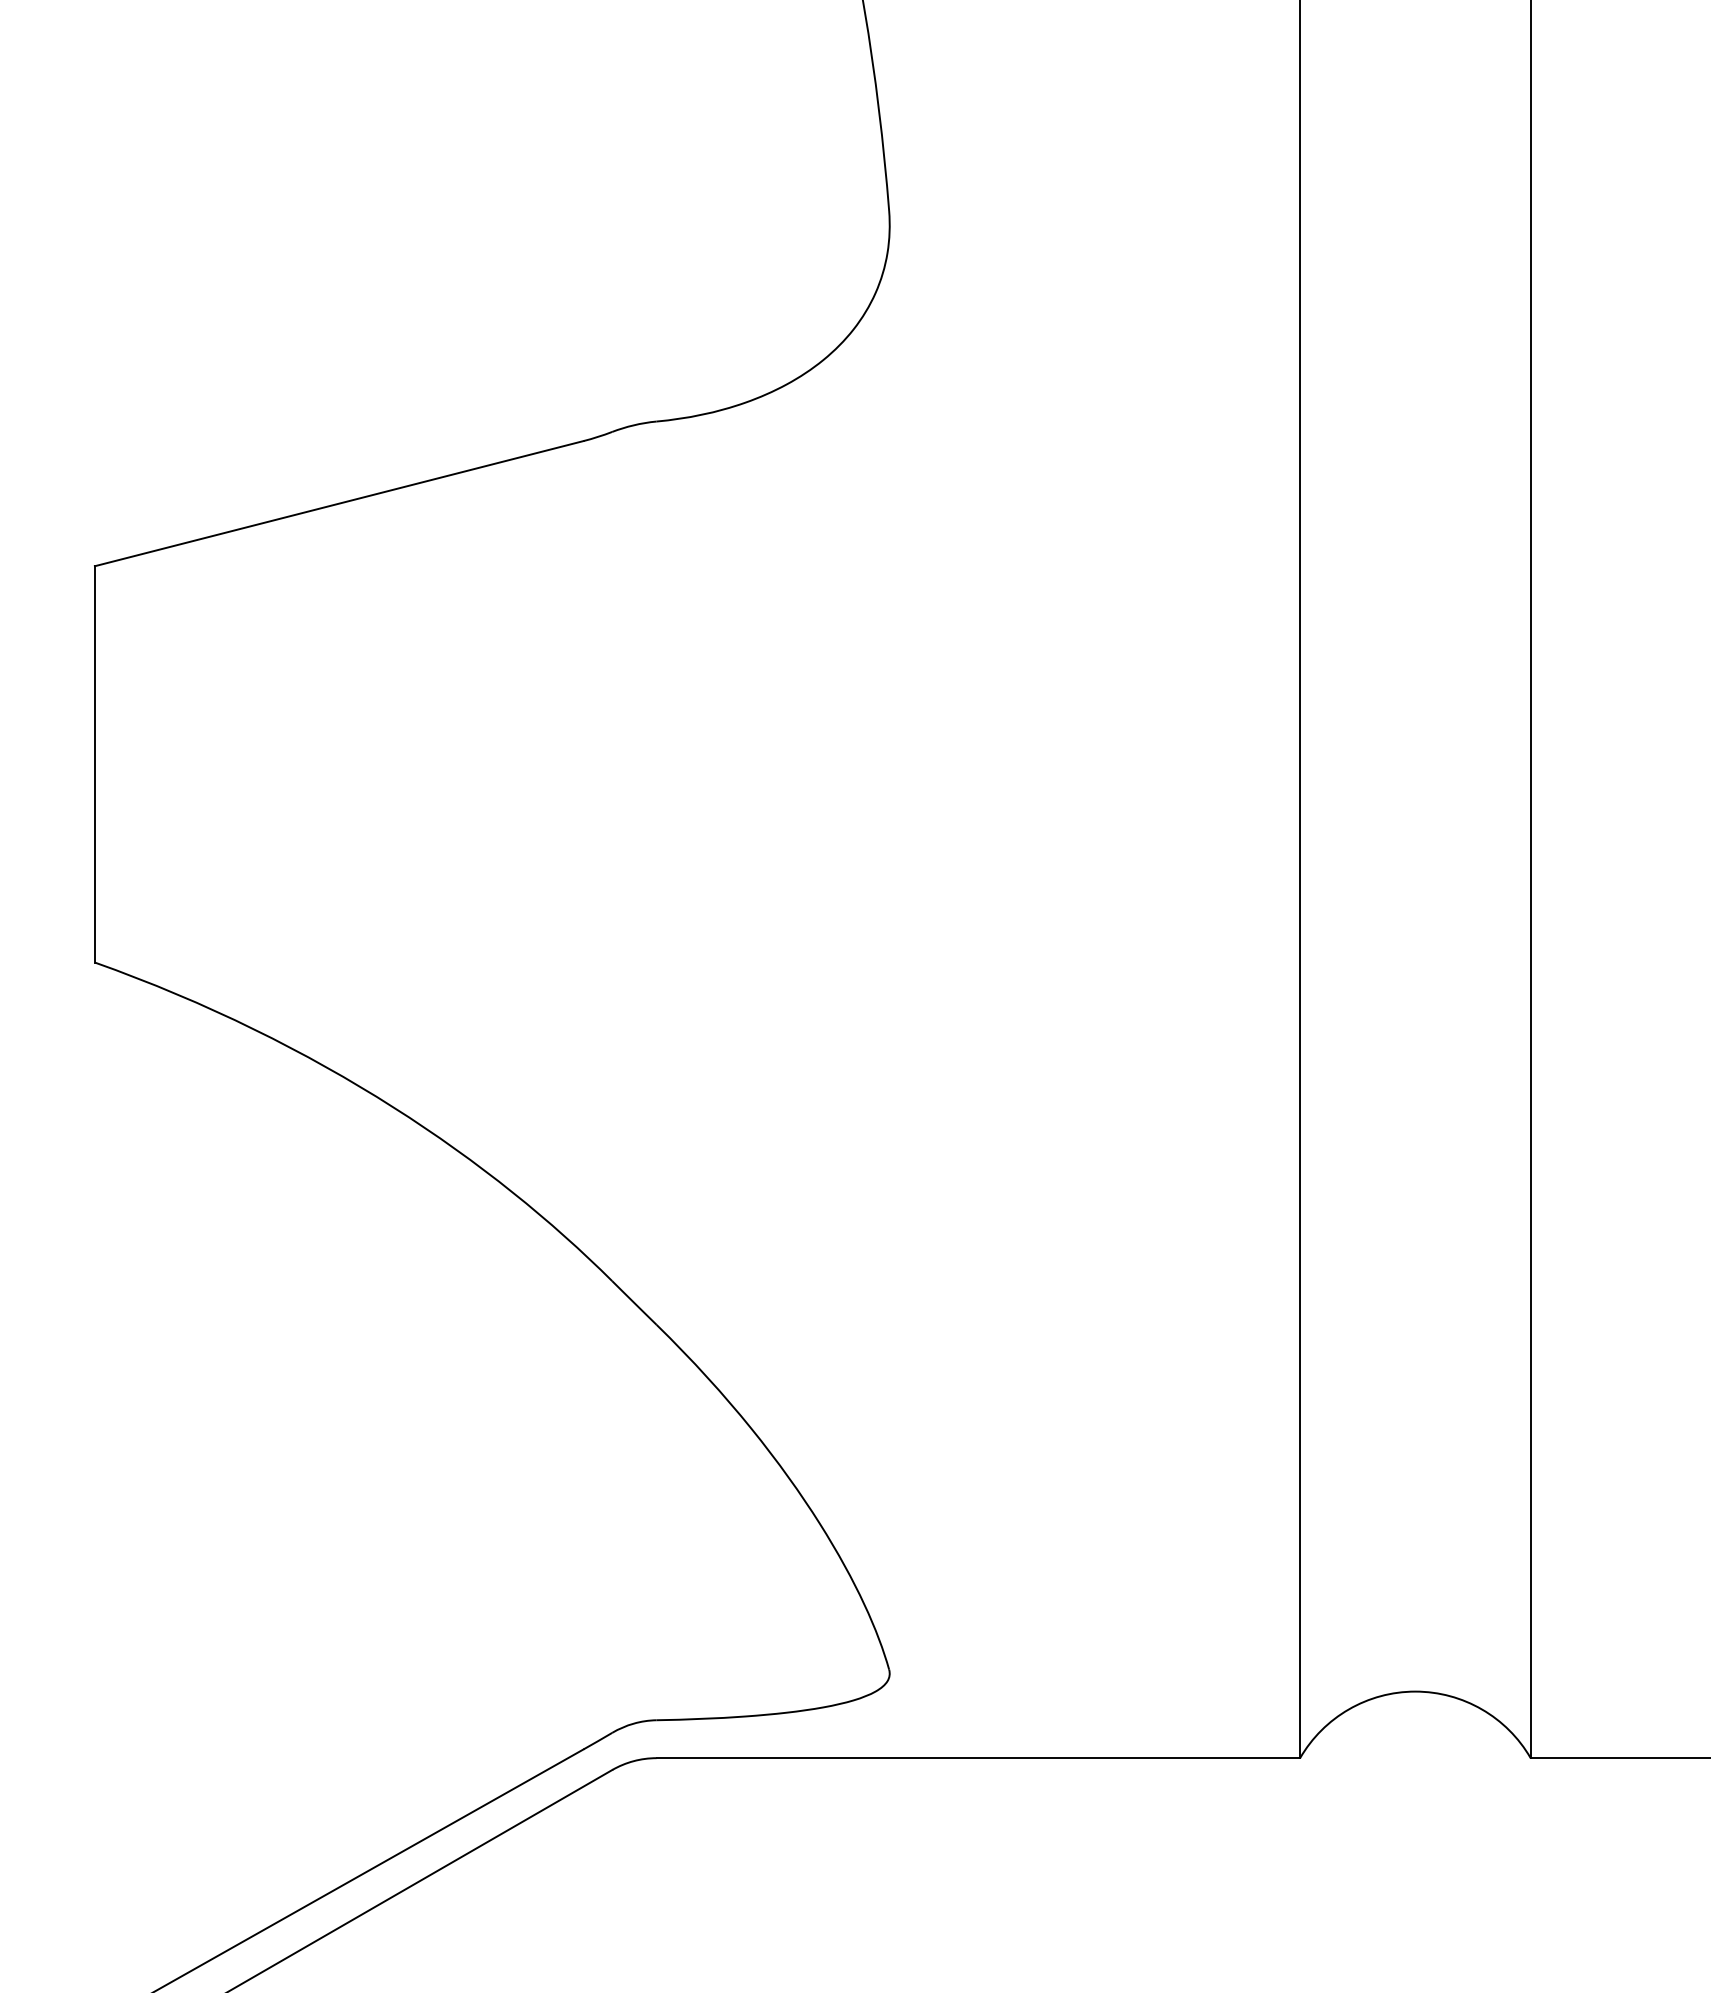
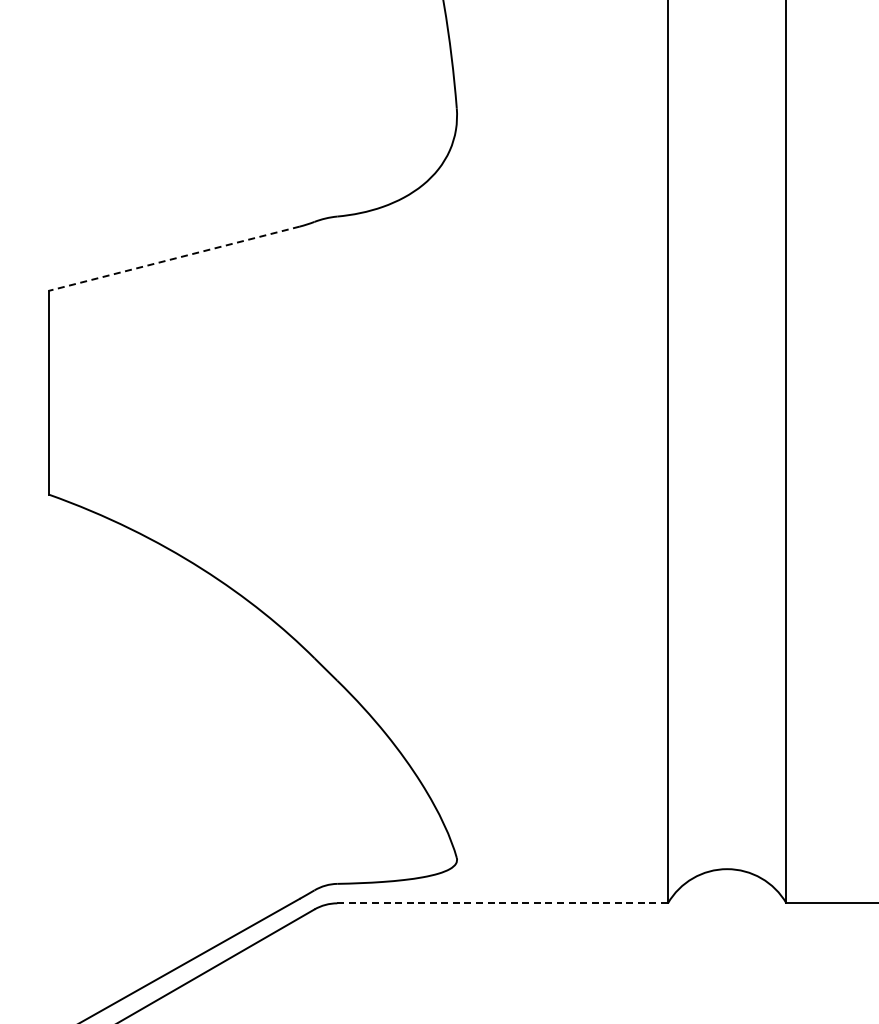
line: (339, 503) -> (174, 258), solid -> dashed
line: (980, 1758) -> (503, 903), solid -> dashed

